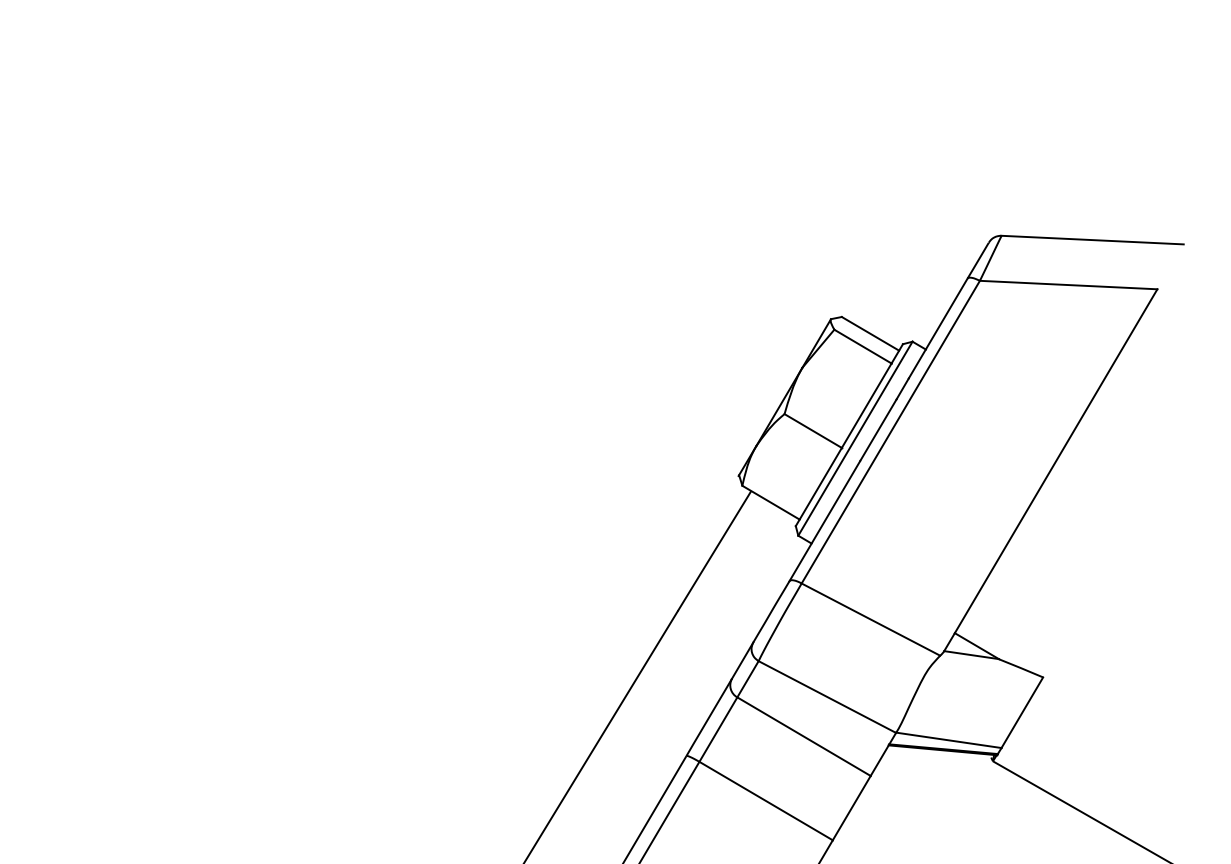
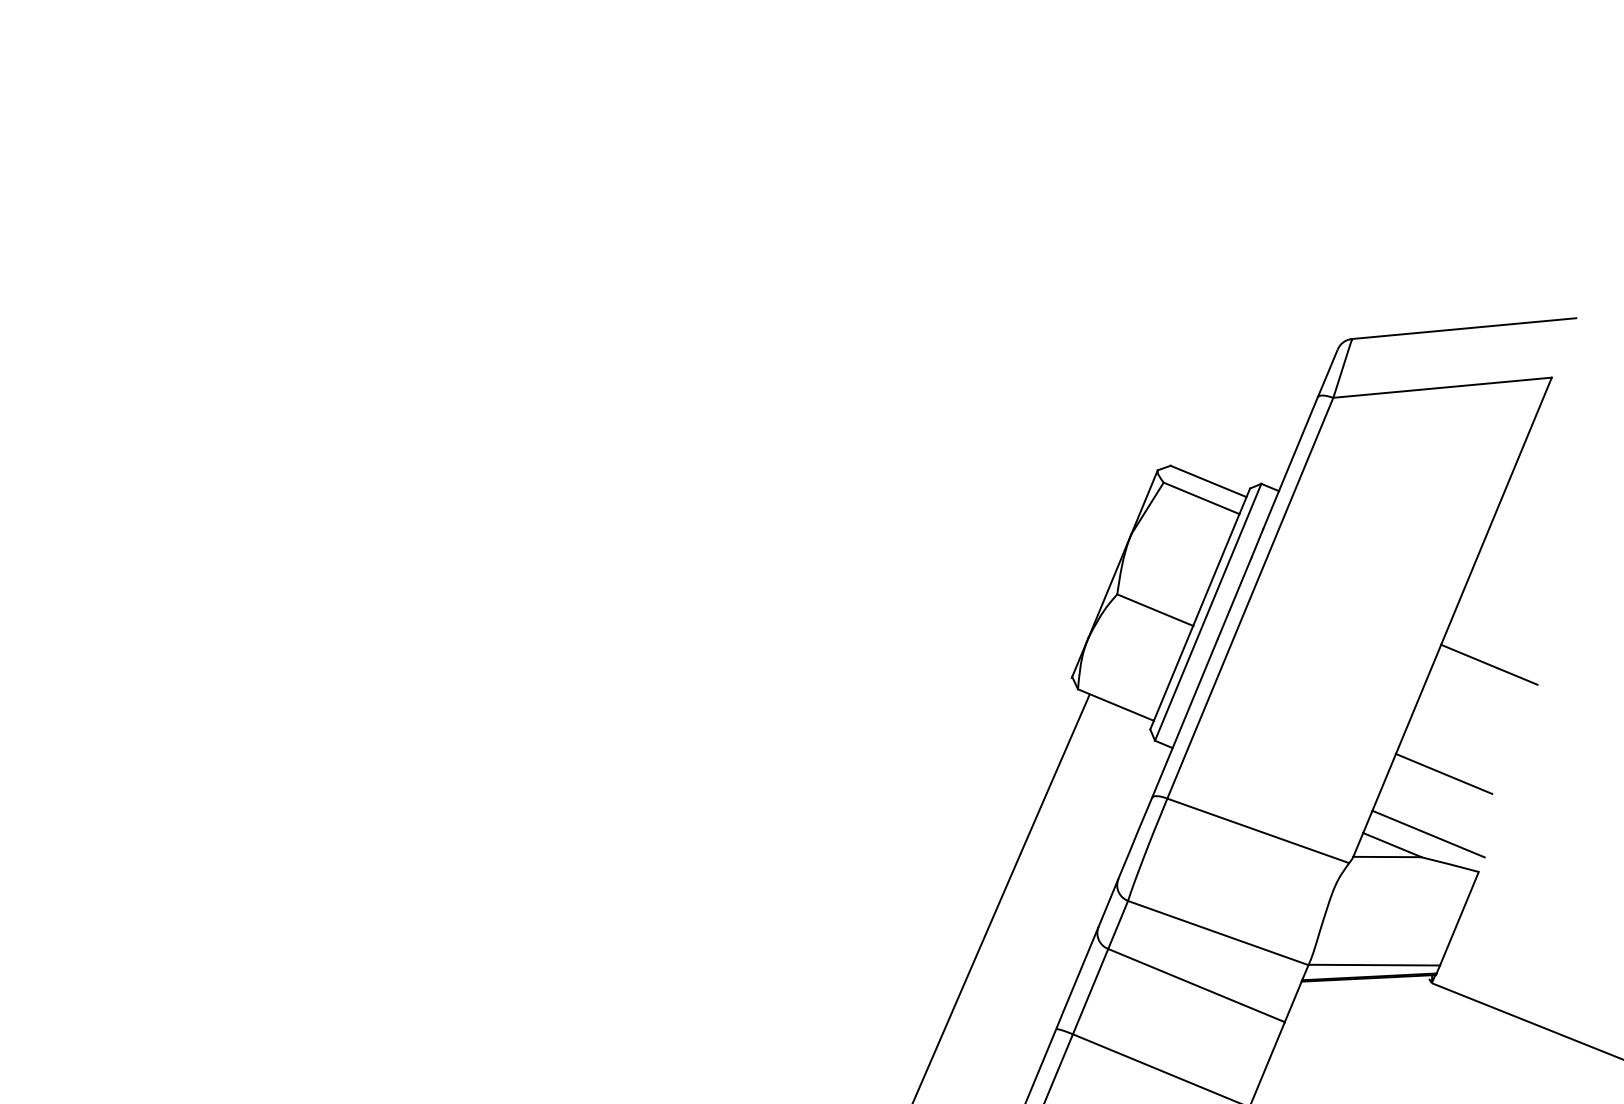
line: (1075, 512) -> (1489, 664), added
line: (1025, 594) -> (1443, 773), added
line: (1007, 640) -> (1428, 833), added

